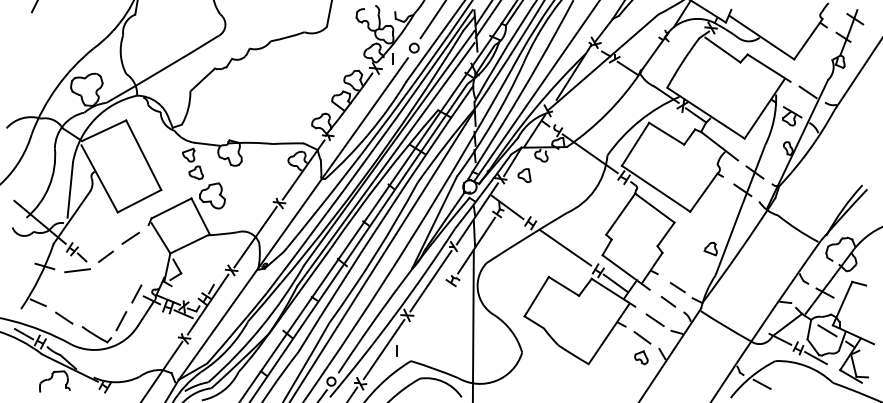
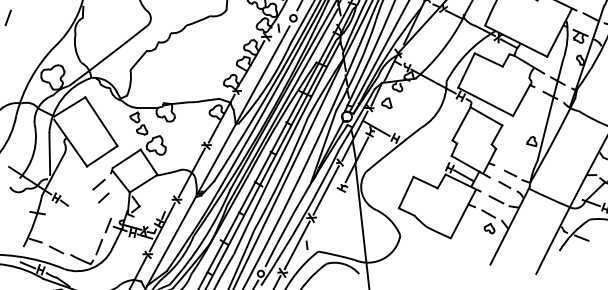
line: (565, 247) -> (423, 153), removed
line: (105, 256) -> (103, 197), moved
line: (77, 270) -> (62, 213), removed

